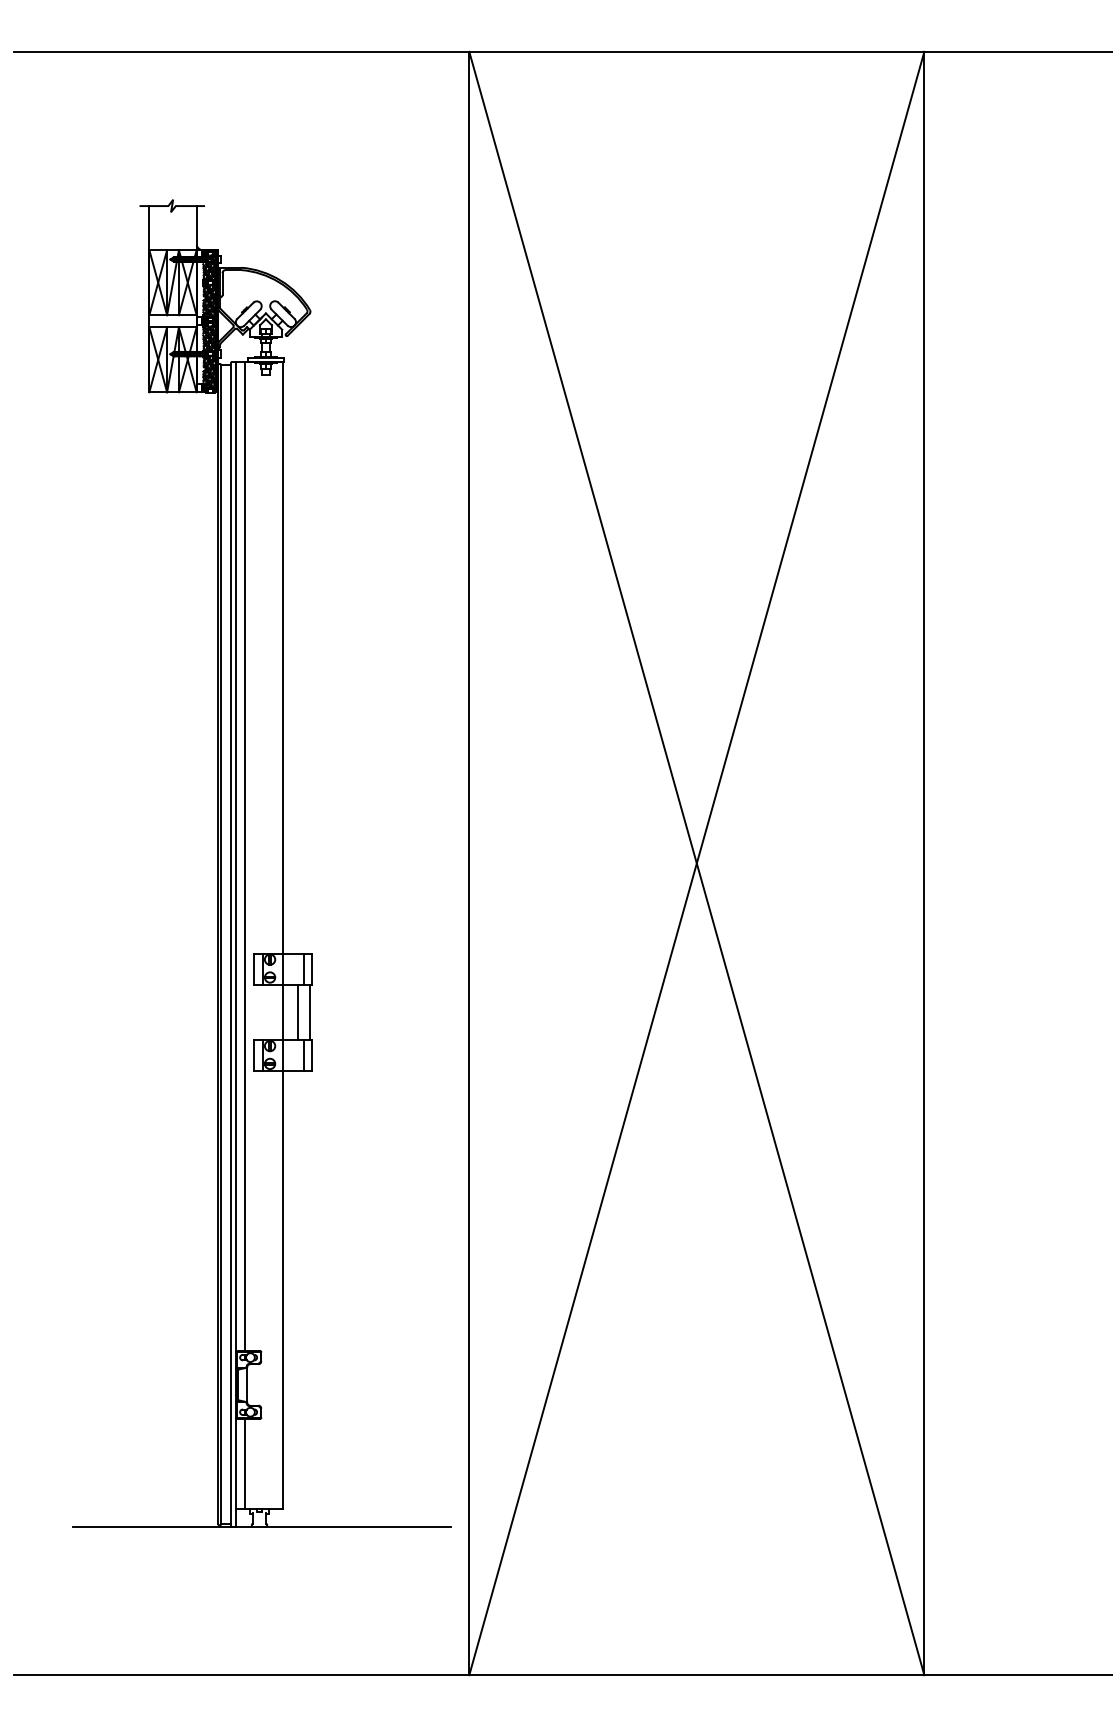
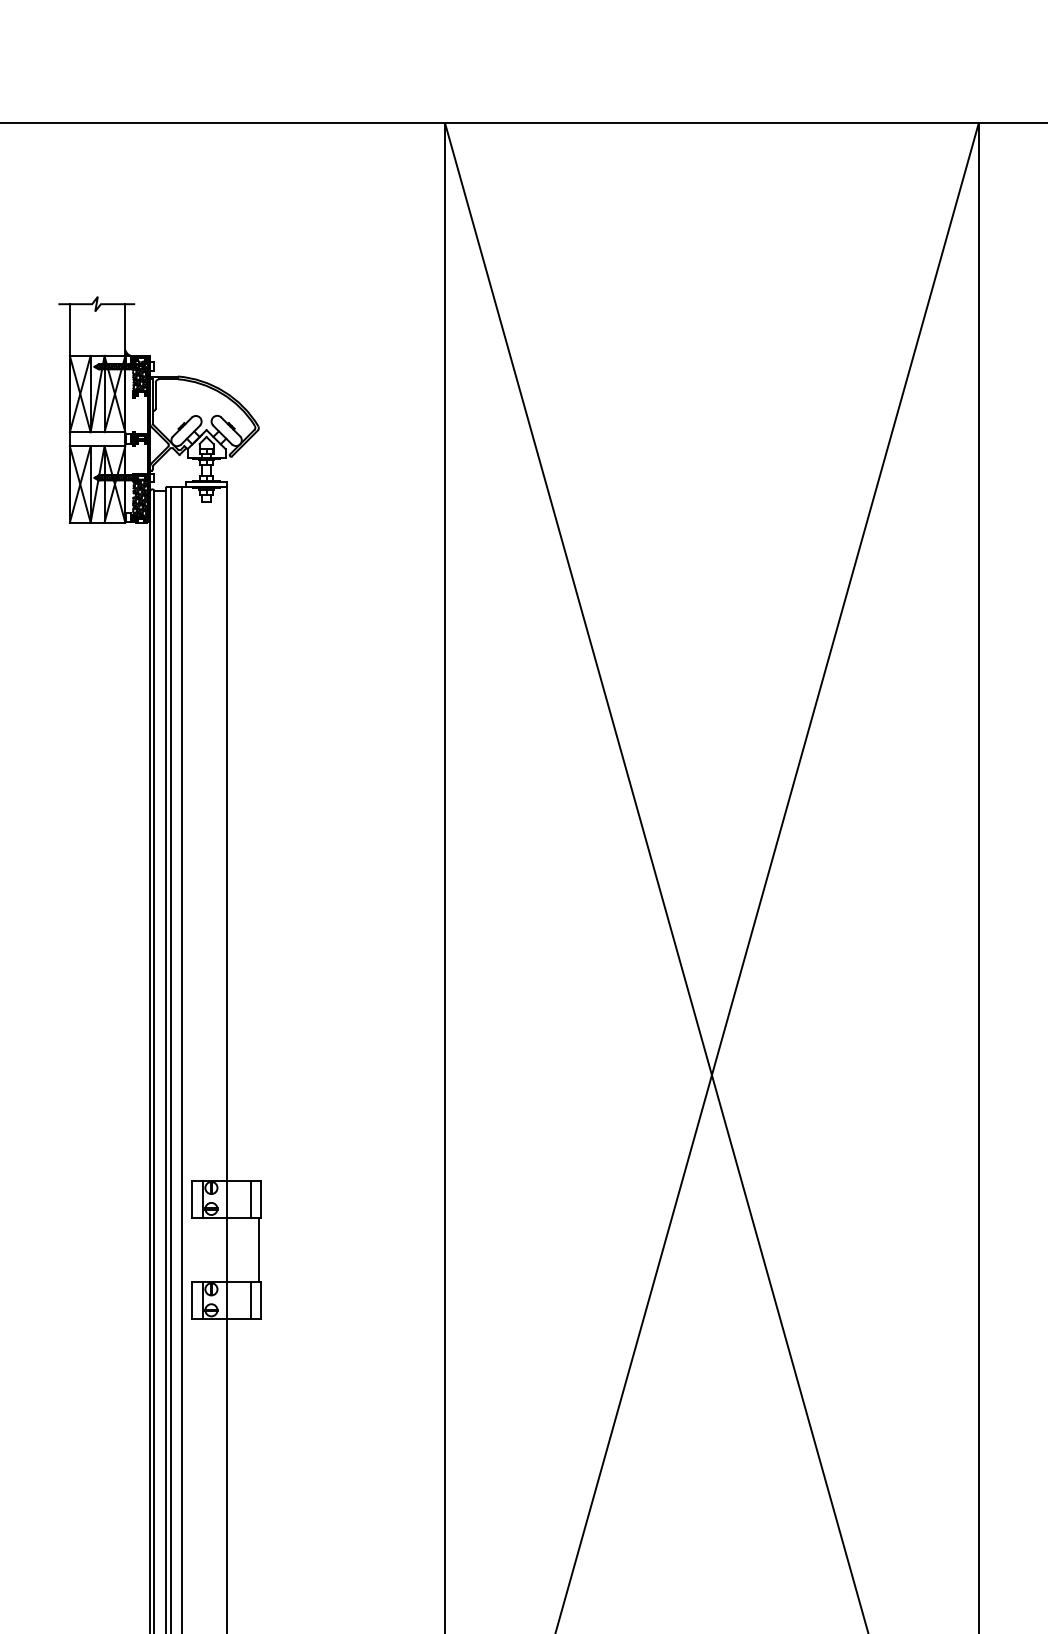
hatch: (209, 300) -> (140, 414), removed
hatch: (209, 337) -> (140, 458), removed
line: (298, 1012) -> (244, 1249), removed

